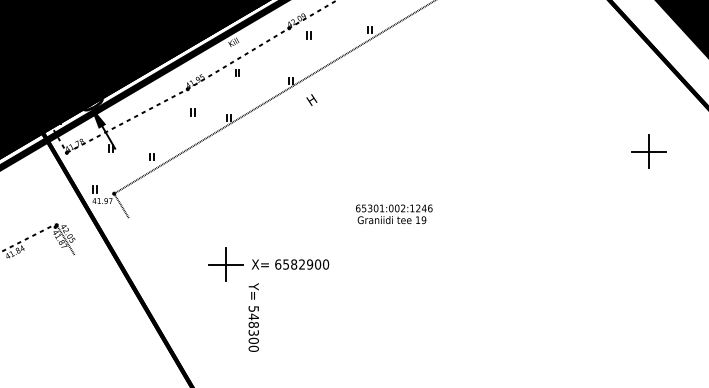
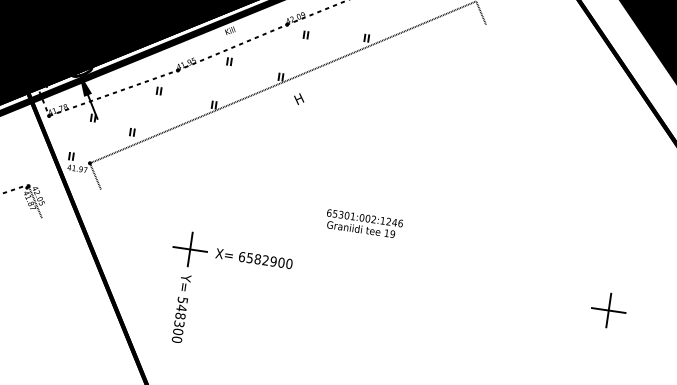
part: (192, 112) -> (158, 91), moved
part: (648, 151) -> (608, 310), moved
text: (253, 317) -> (181, 308), moved

